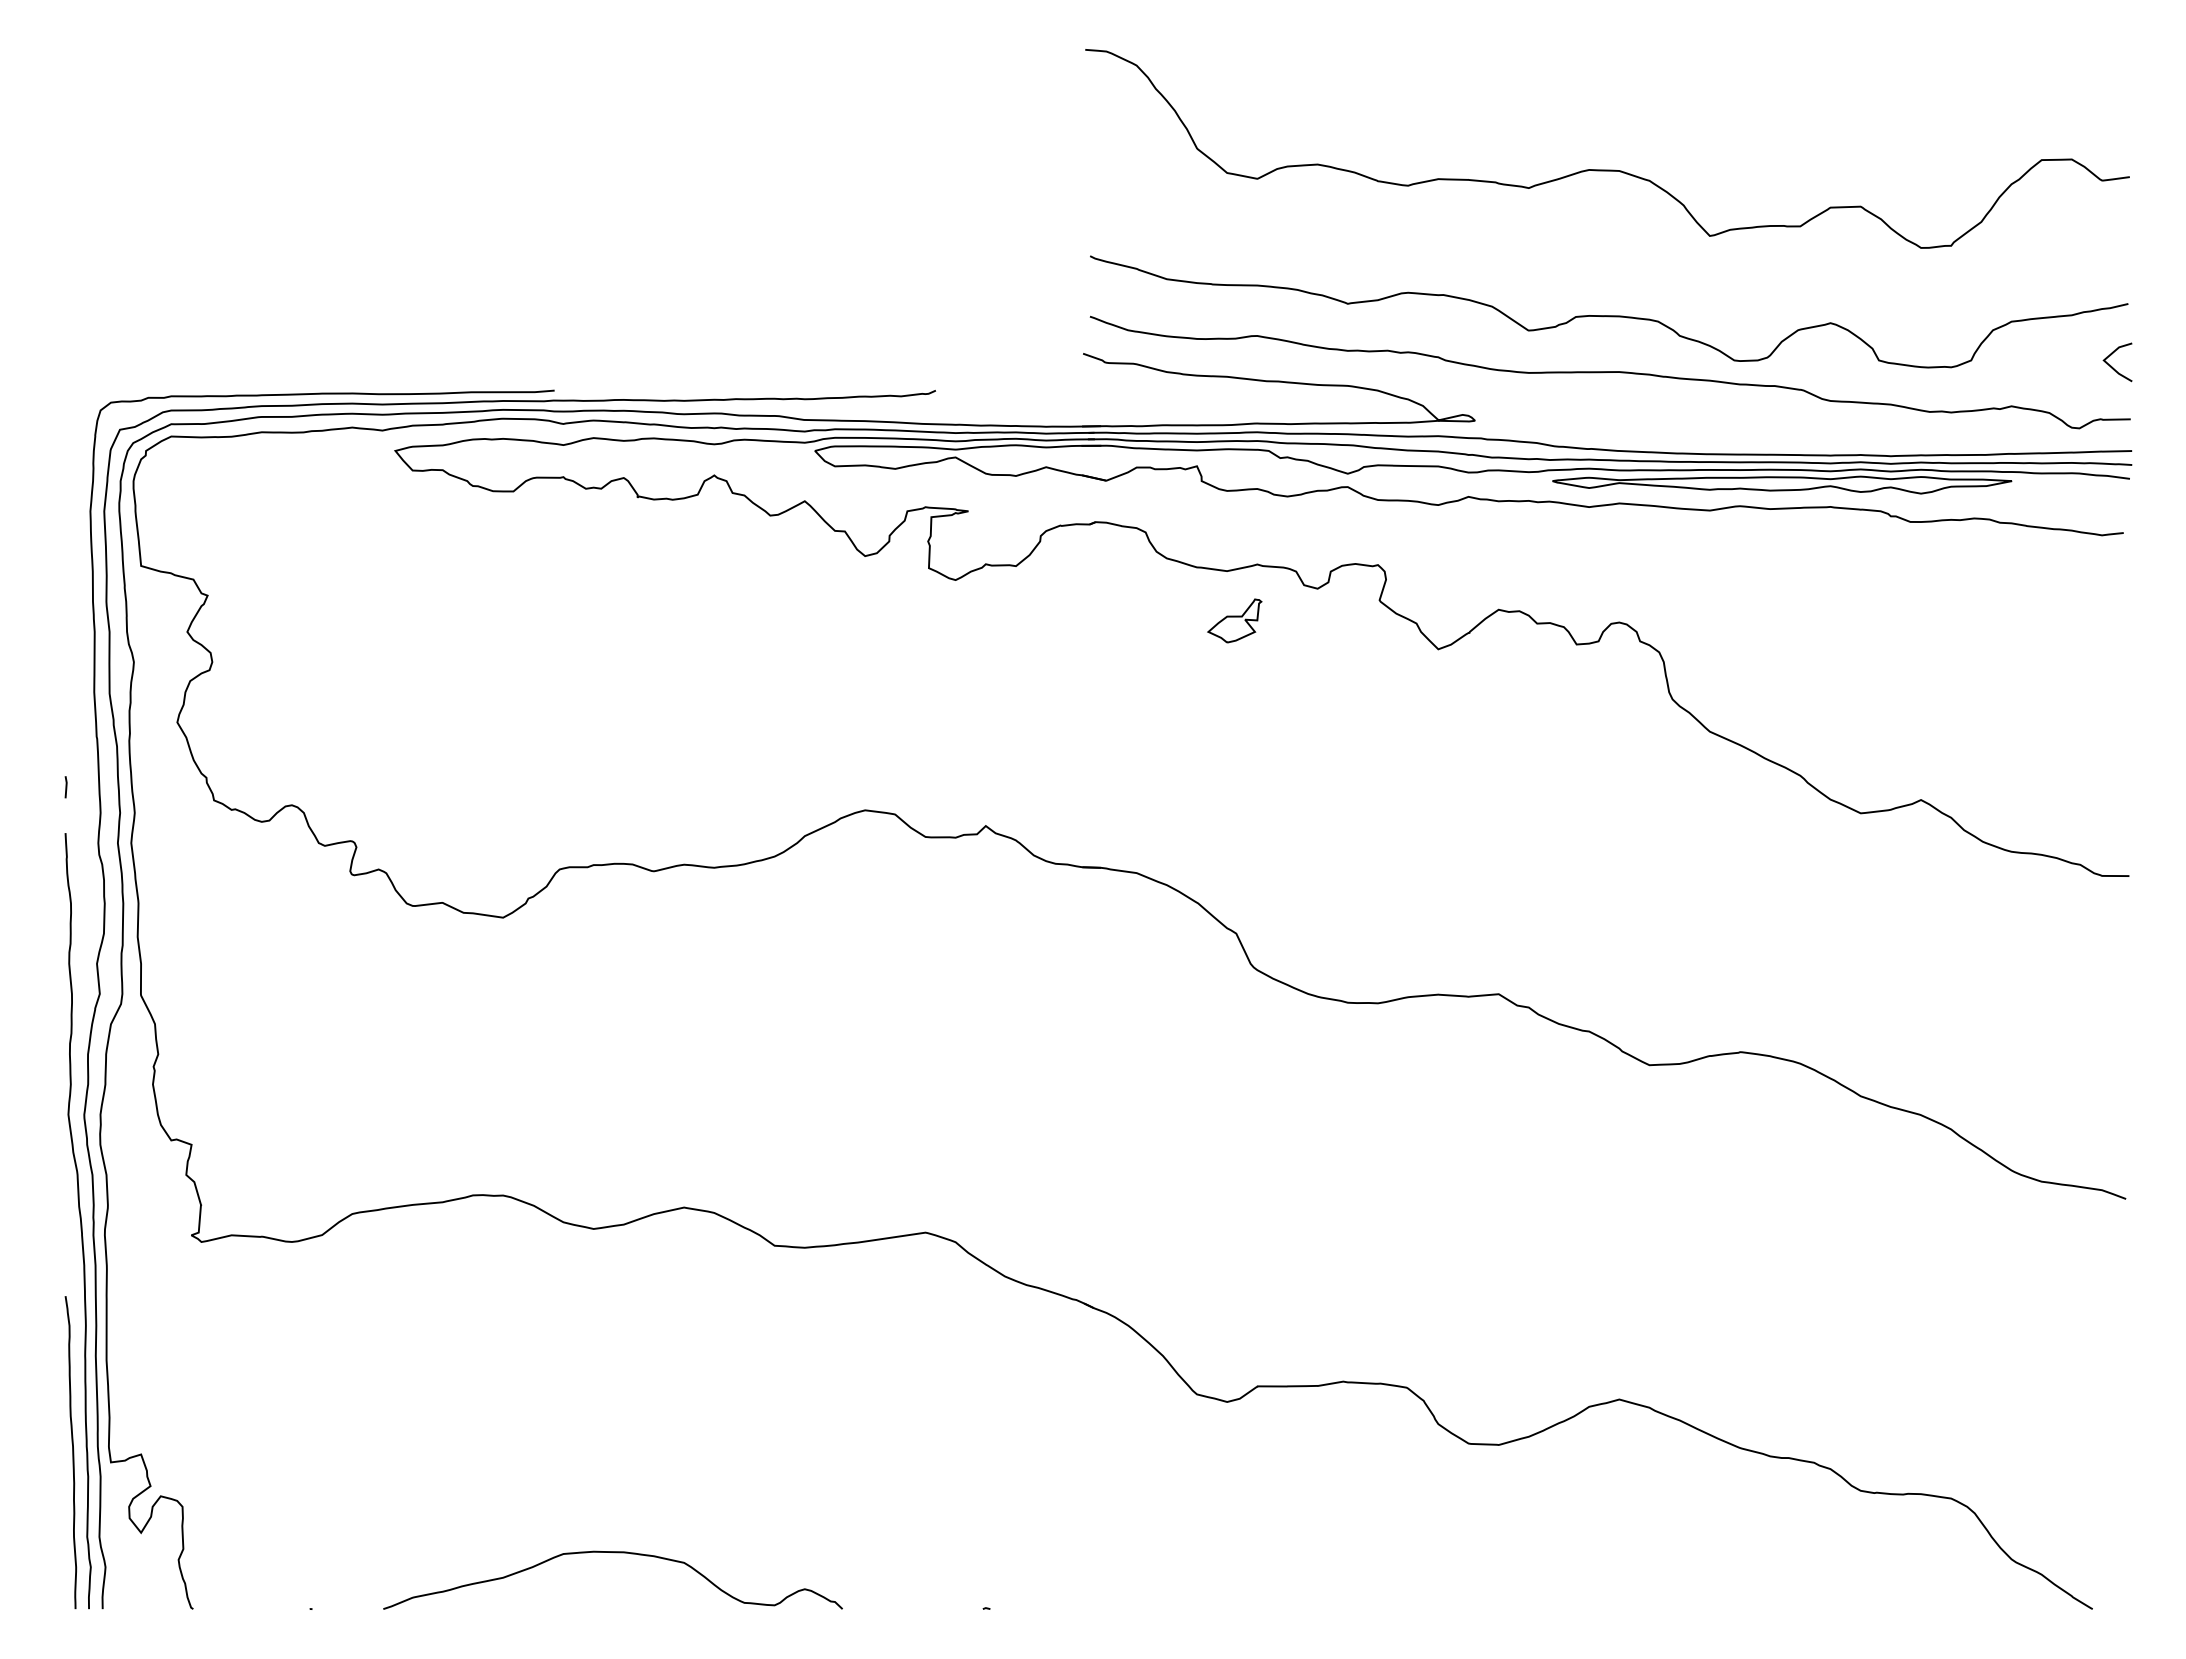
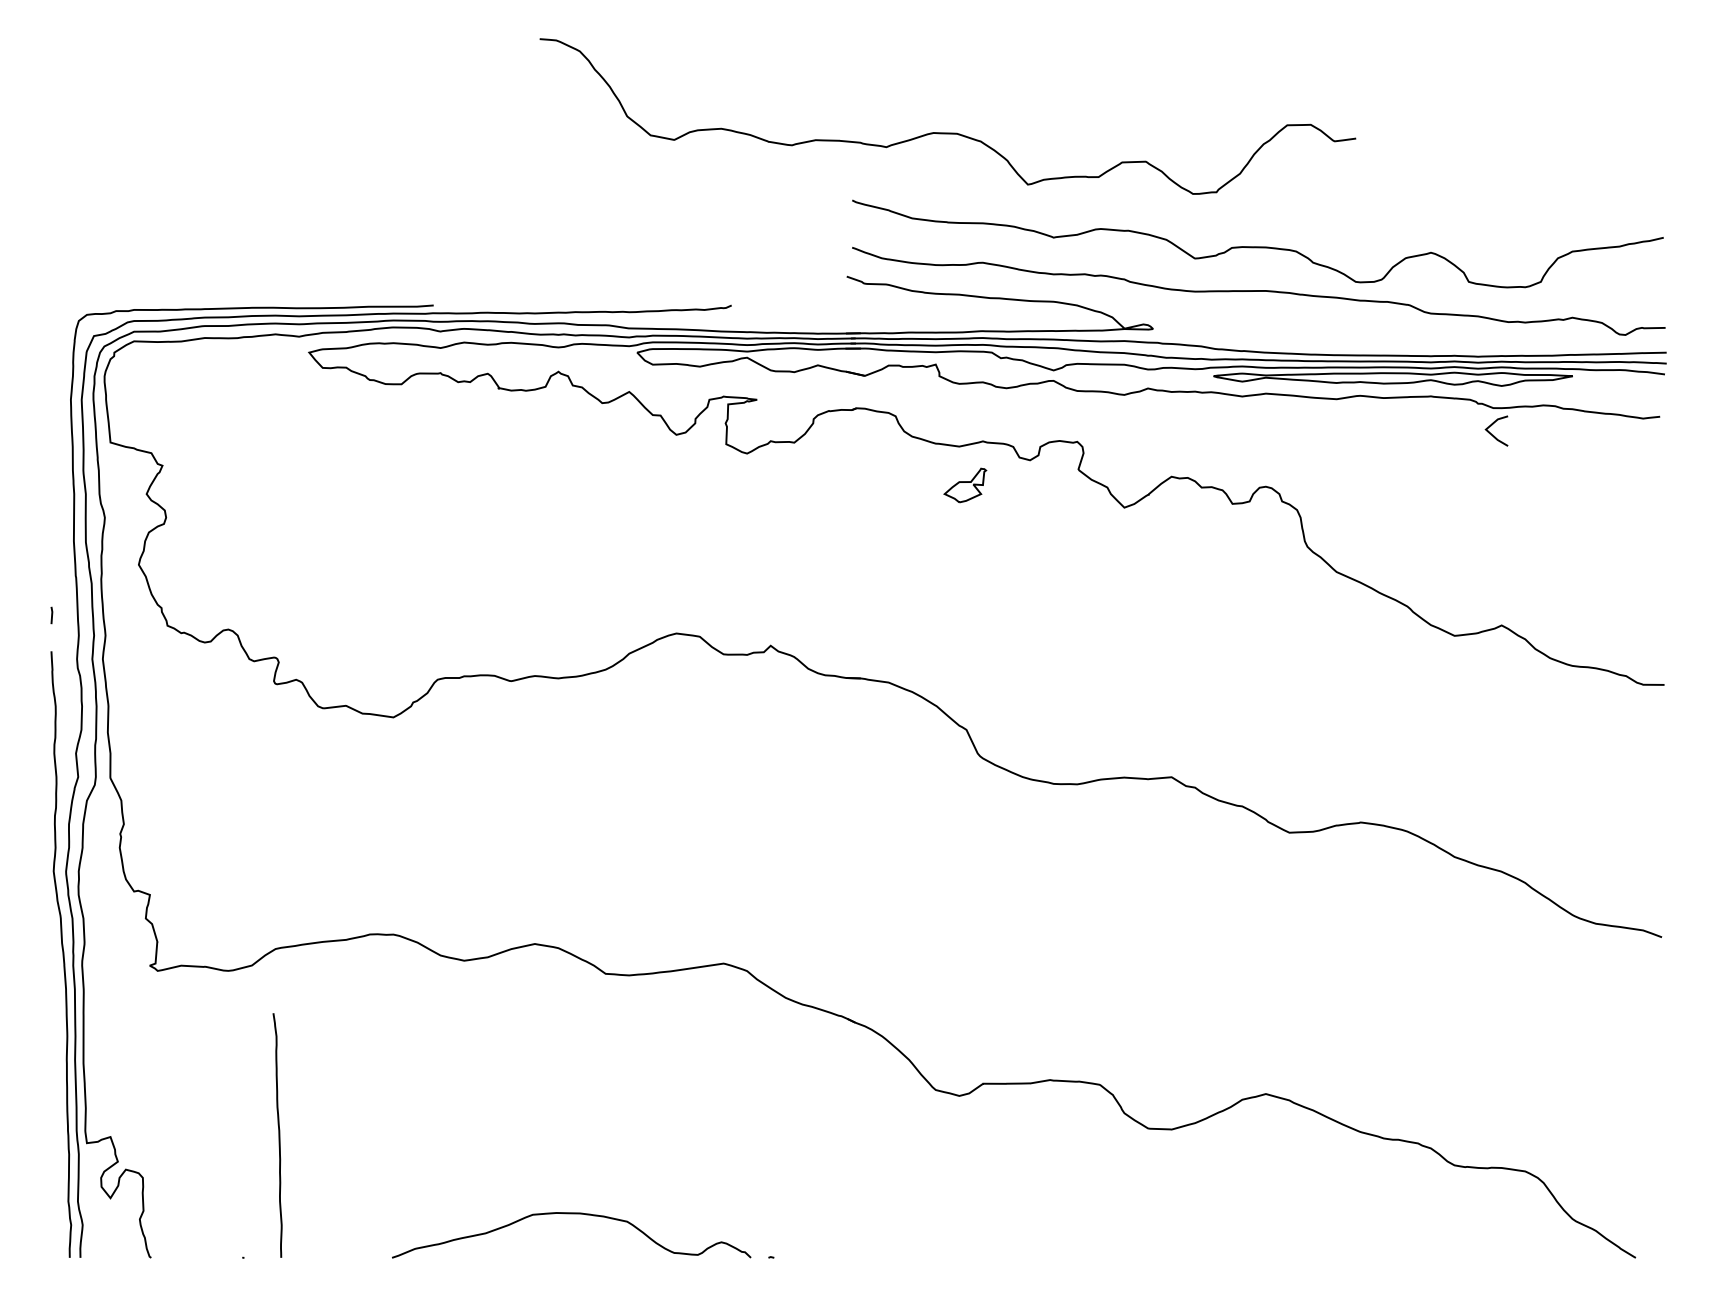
curve: (1607, 169) -> (947, 132), moved
line: (2112, 366) -> (1492, 434), moved
curve: (72, 1452) -> (278, 1135), moved
curve: (614, 1553) -> (572, 1214), moved

